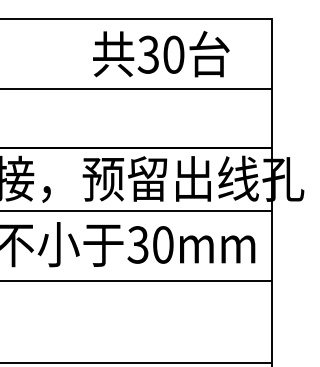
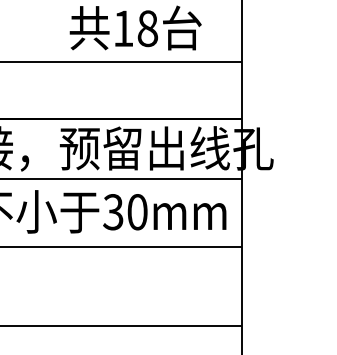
text: (161, 54) -> (135, 28), 30 -> 18

